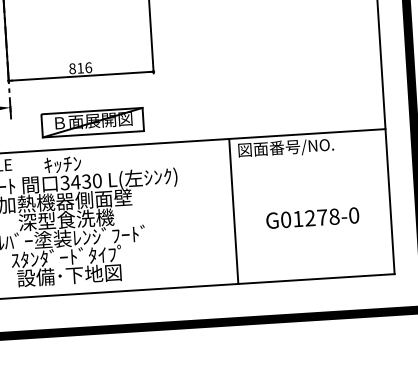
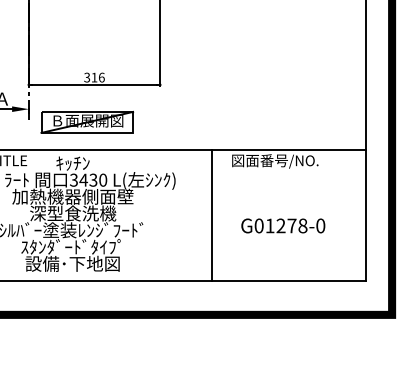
text: (72, 68) -> (87, 77), 816 -> 316
part: (92, 122) -> (87, 122), moved
line: (233, 211) -> (211, 215), moved
text: (312, 217) -> (283, 225), moved

